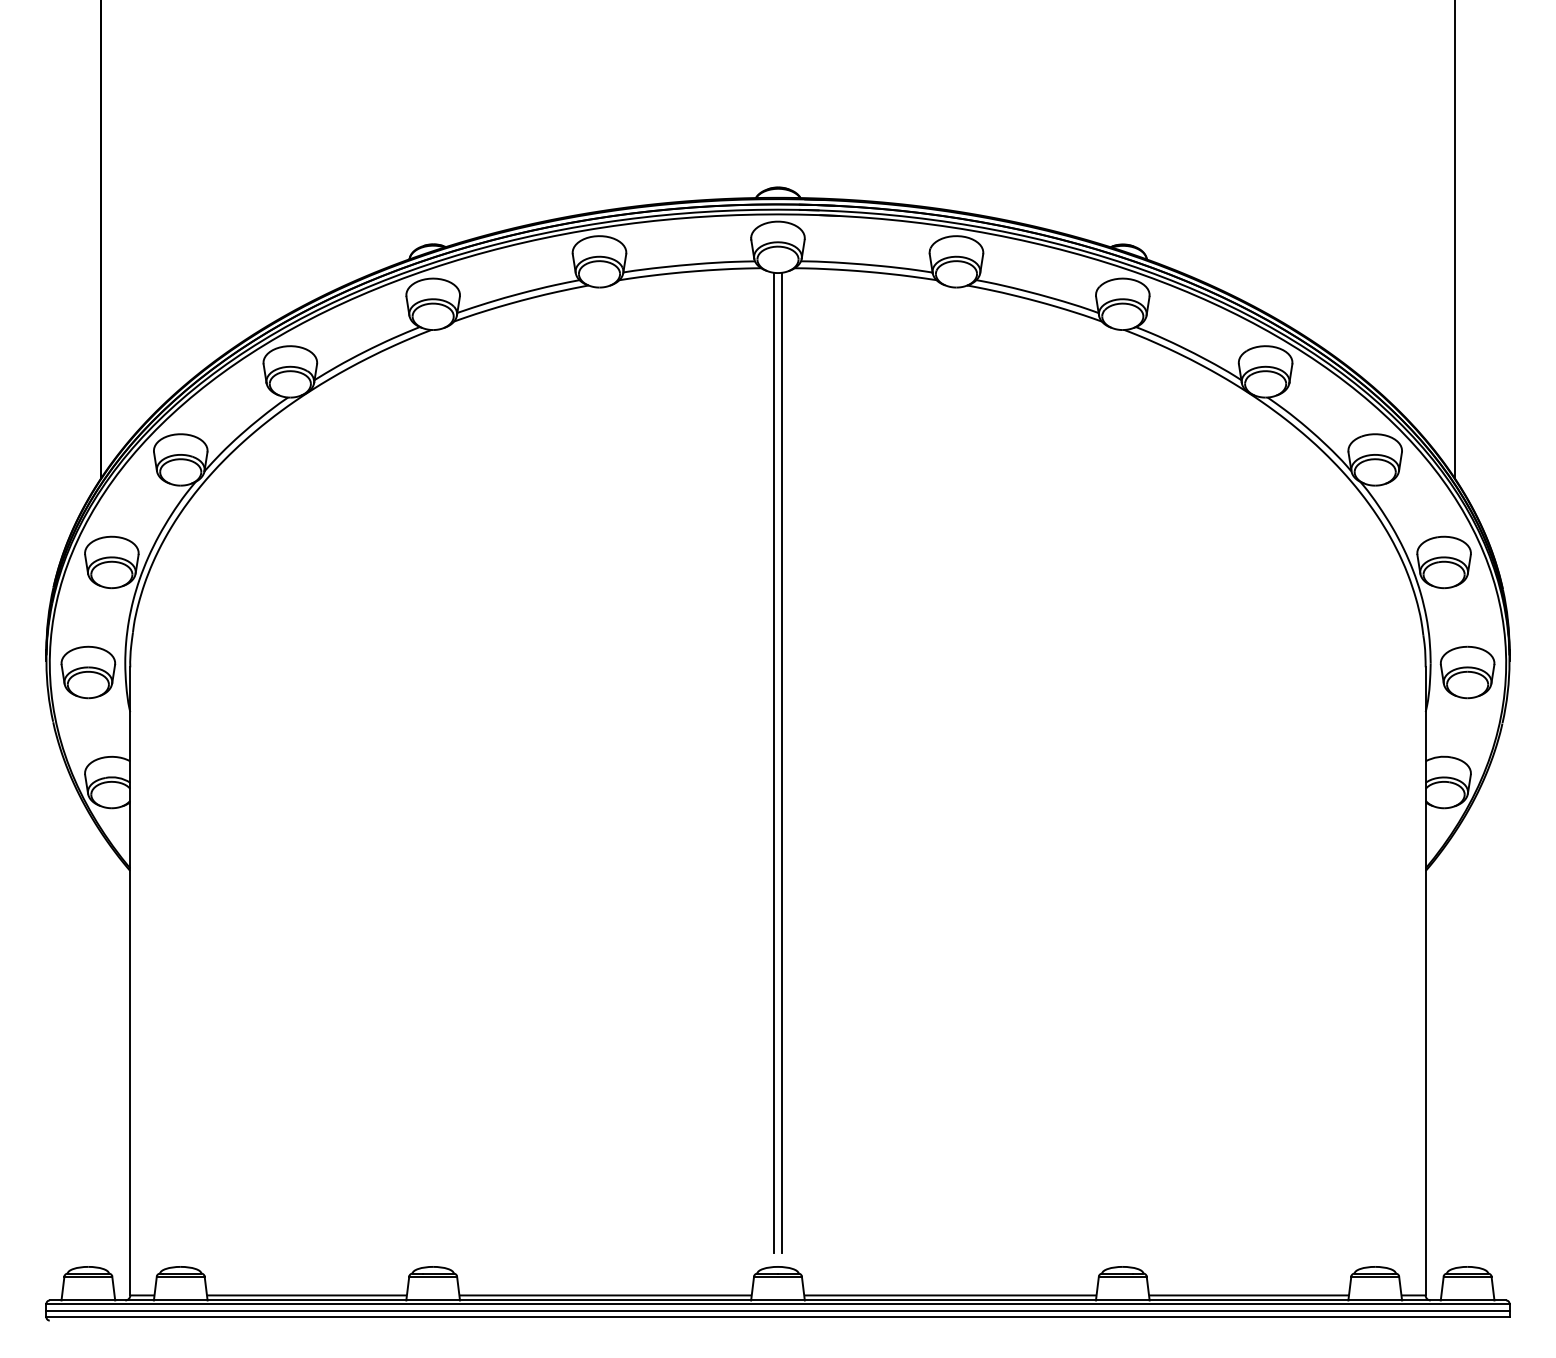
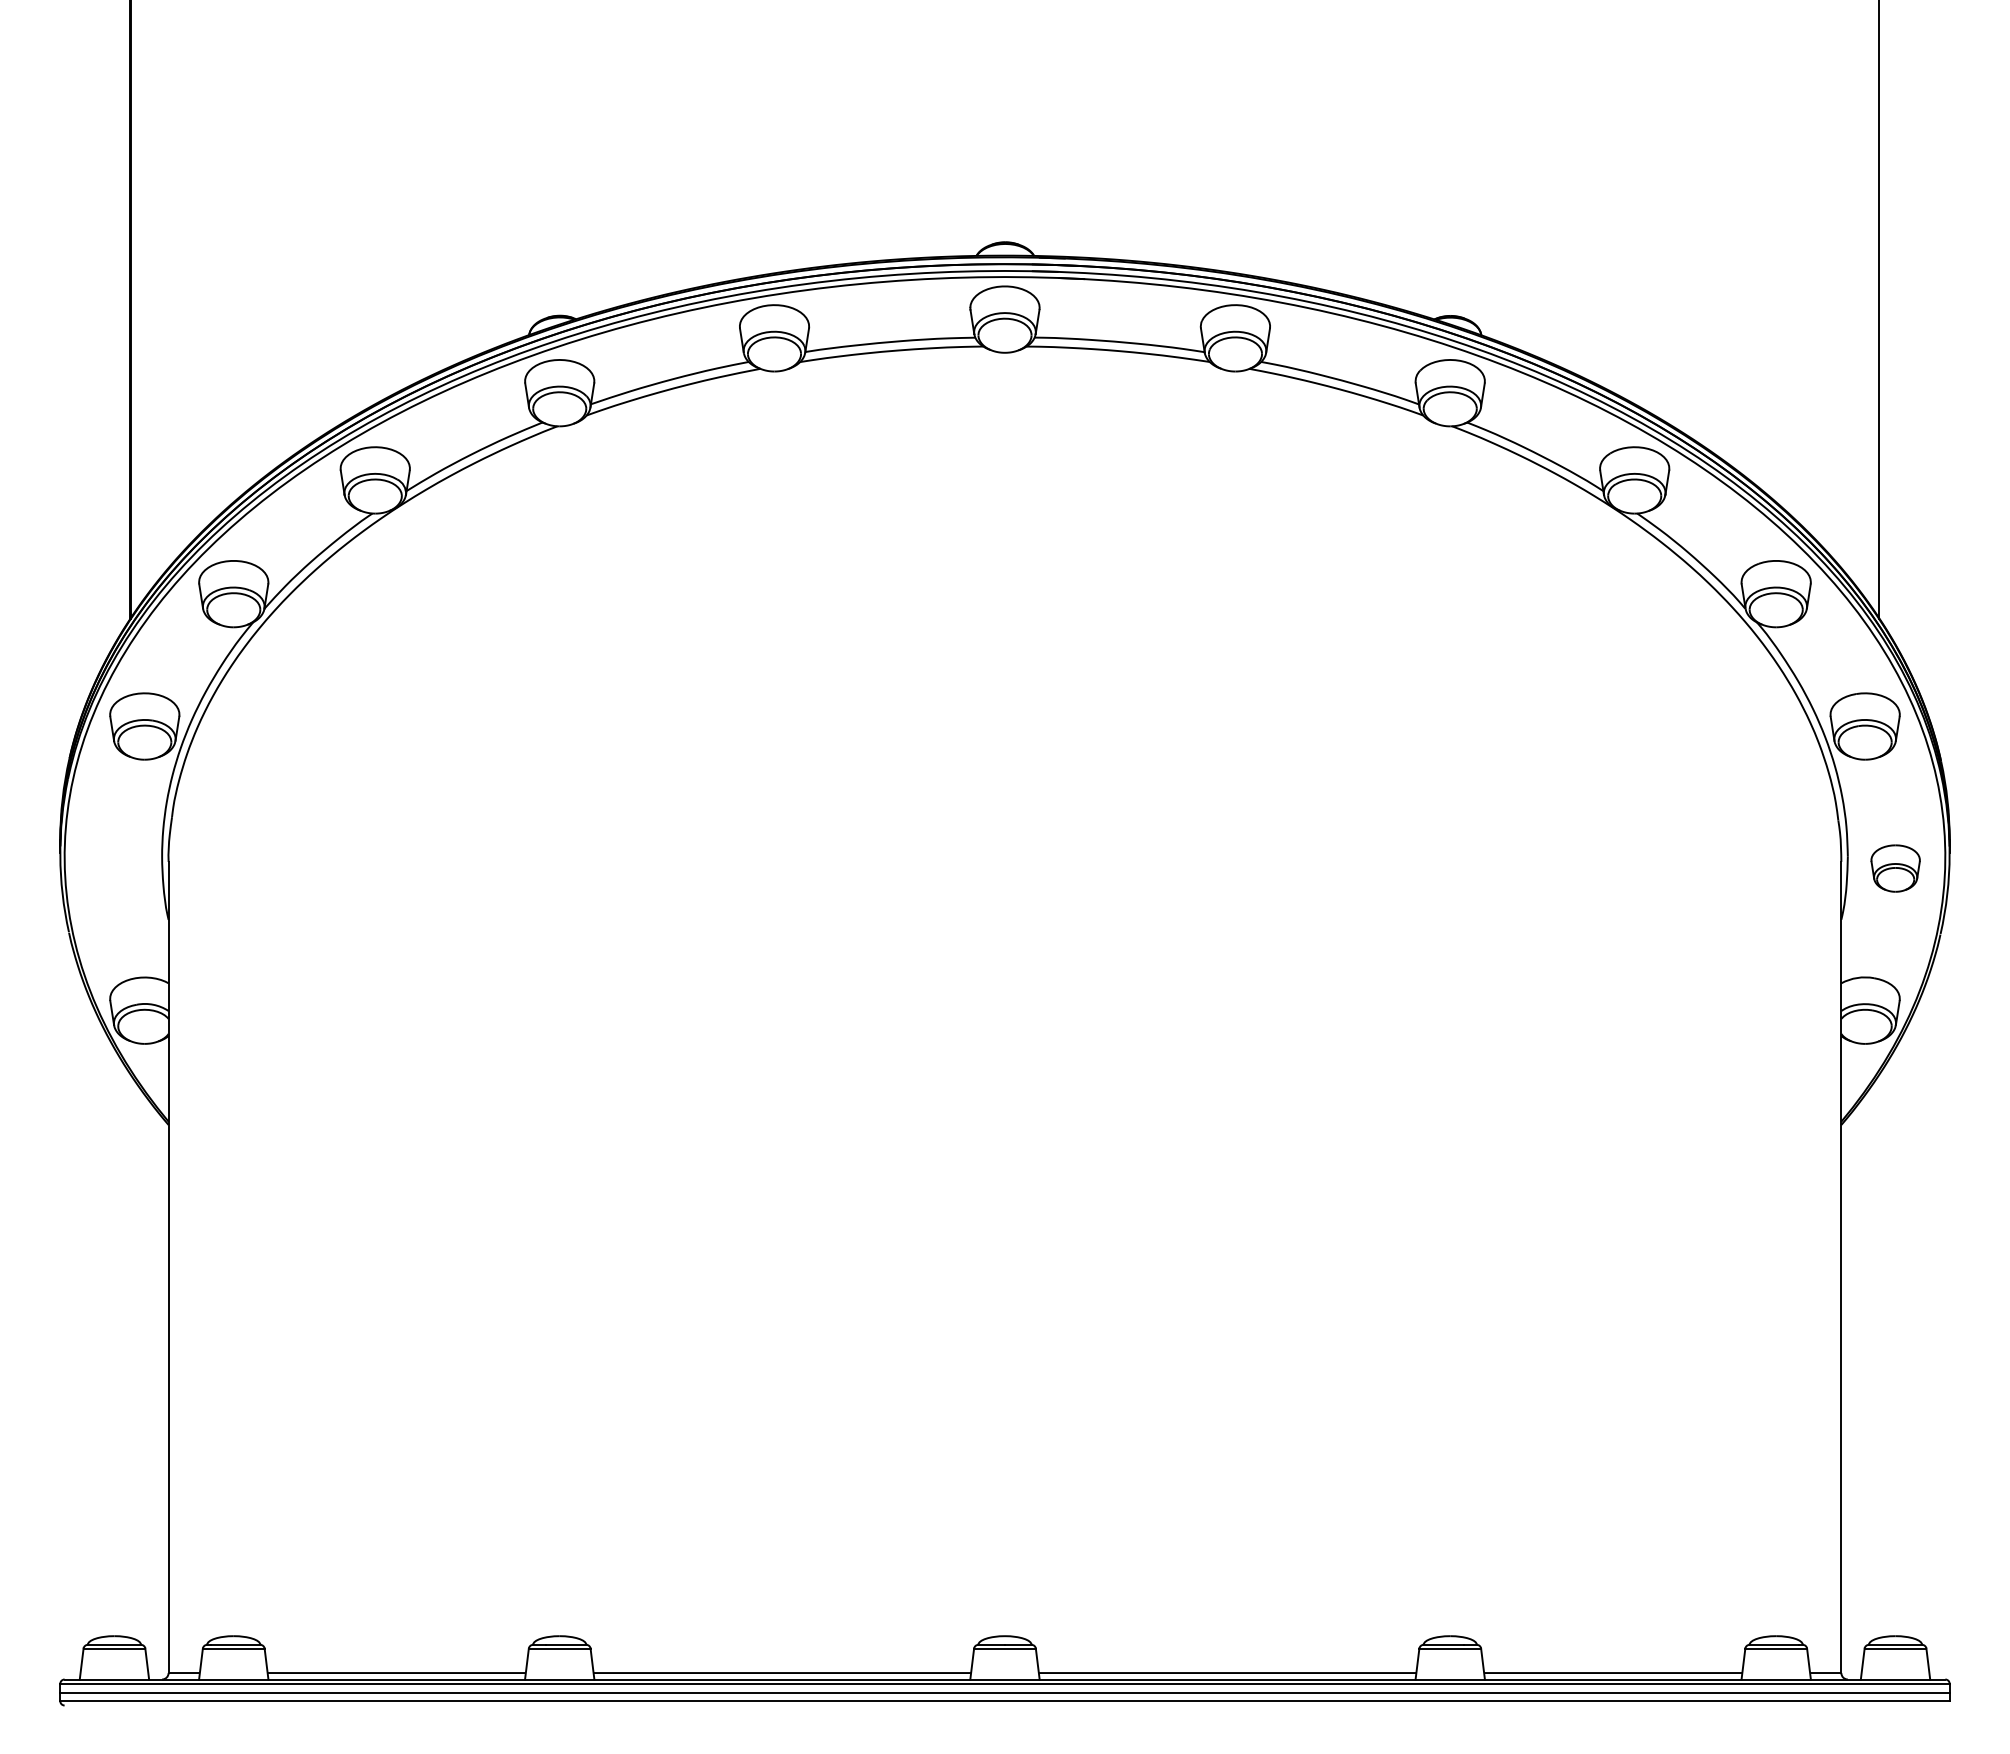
part: (88, 672) -> (114, 868), removed
part: (1467, 672) -> (1895, 868), size x0.7
line: (773, 763) -> (999, 985), removed
line: (782, 763) -> (1010, 985), removed

